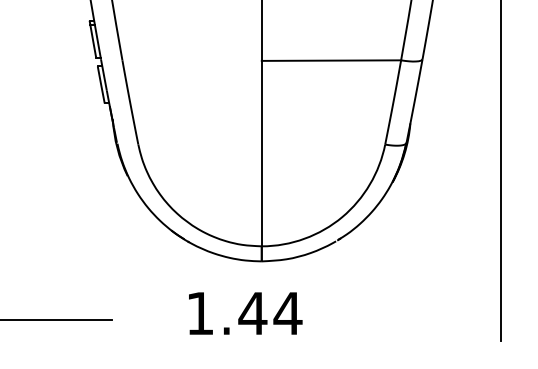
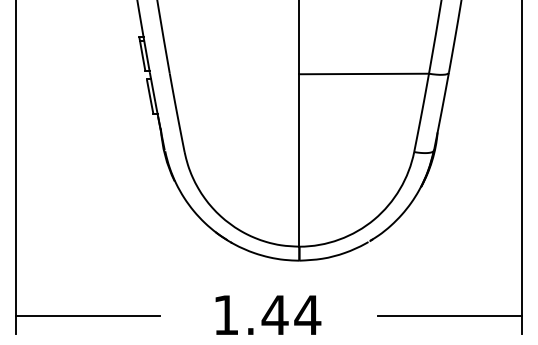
text: (245, 312) -> (268, 314), moved
line: (423, 320) -> (449, 315), added

